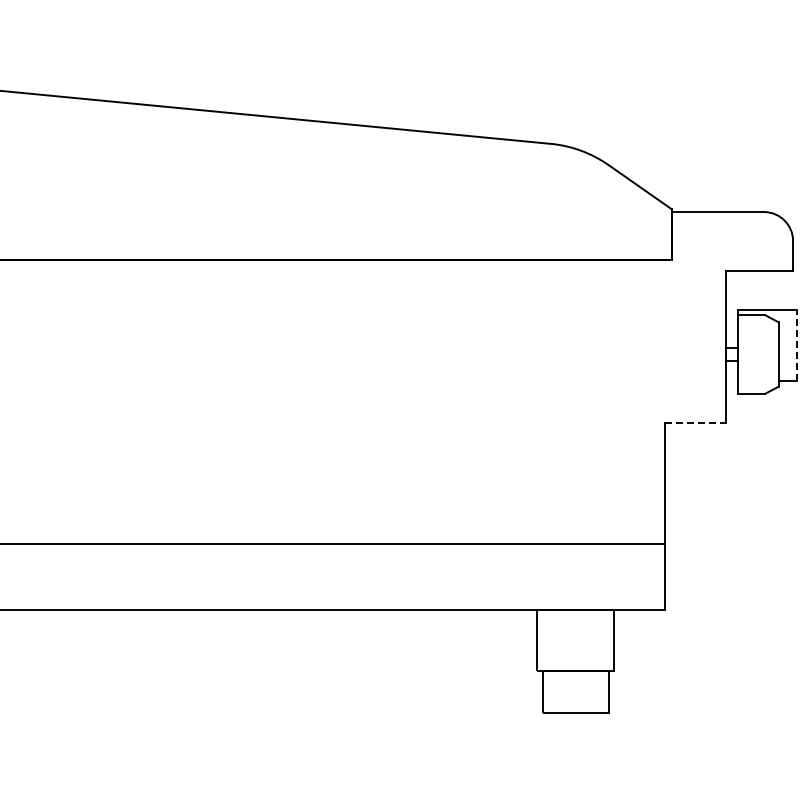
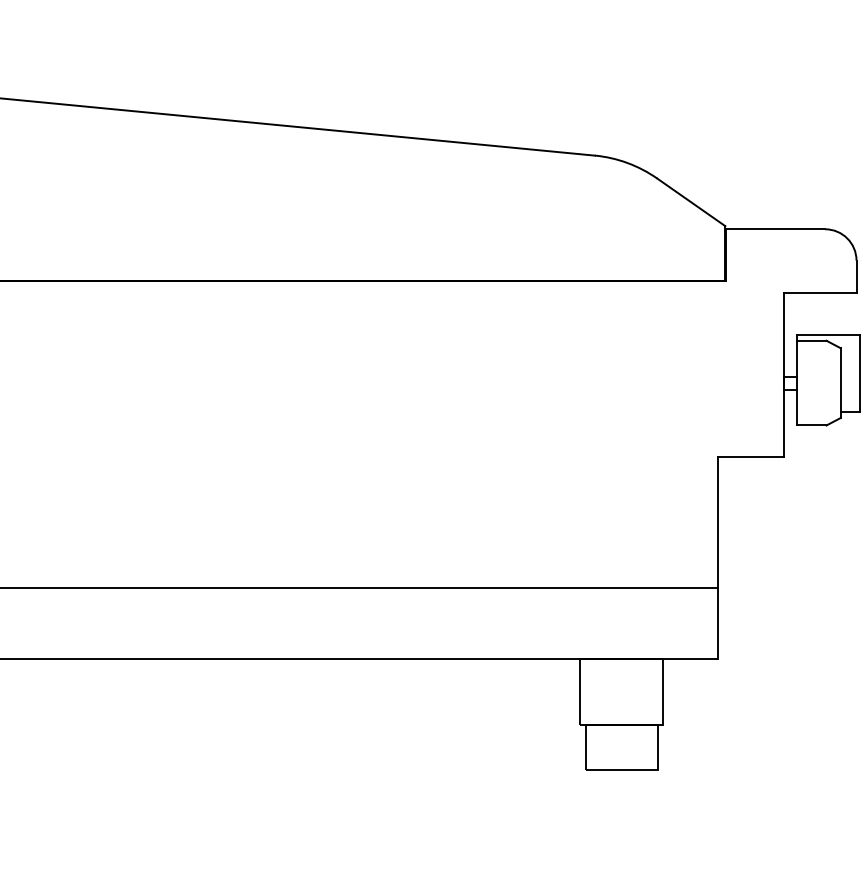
line: (796, 345) -> (860, 373), dashed -> solid
line: (695, 423) -> (751, 457), dashed -> solid

